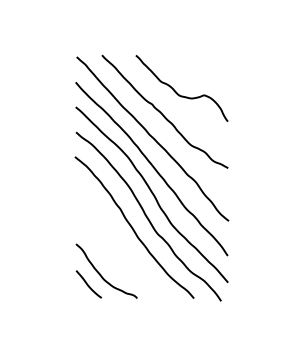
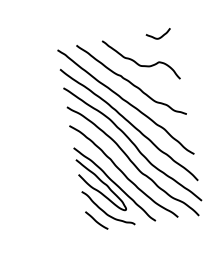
curve: (210, 63) -> (159, 37), added
part: (119, 241) -> (114, 184), added

